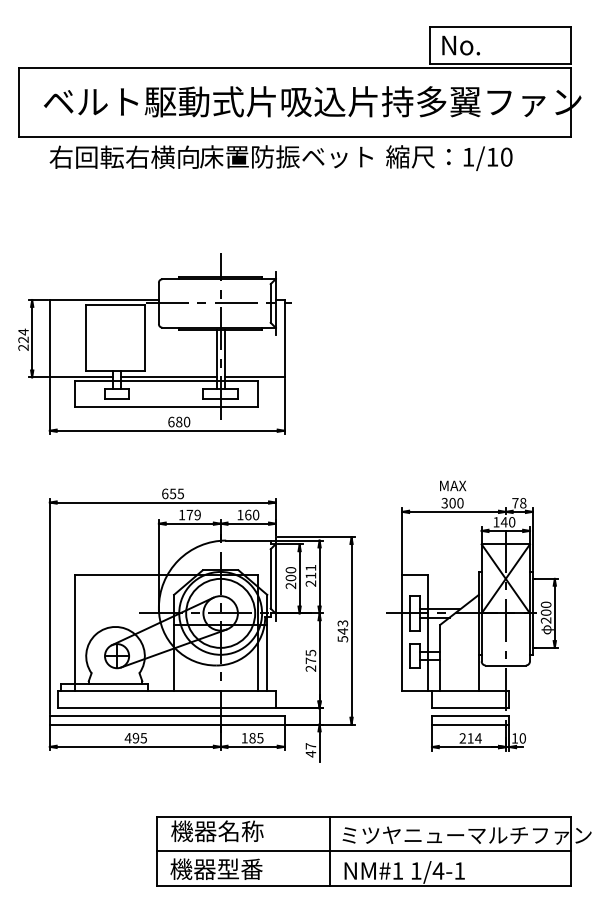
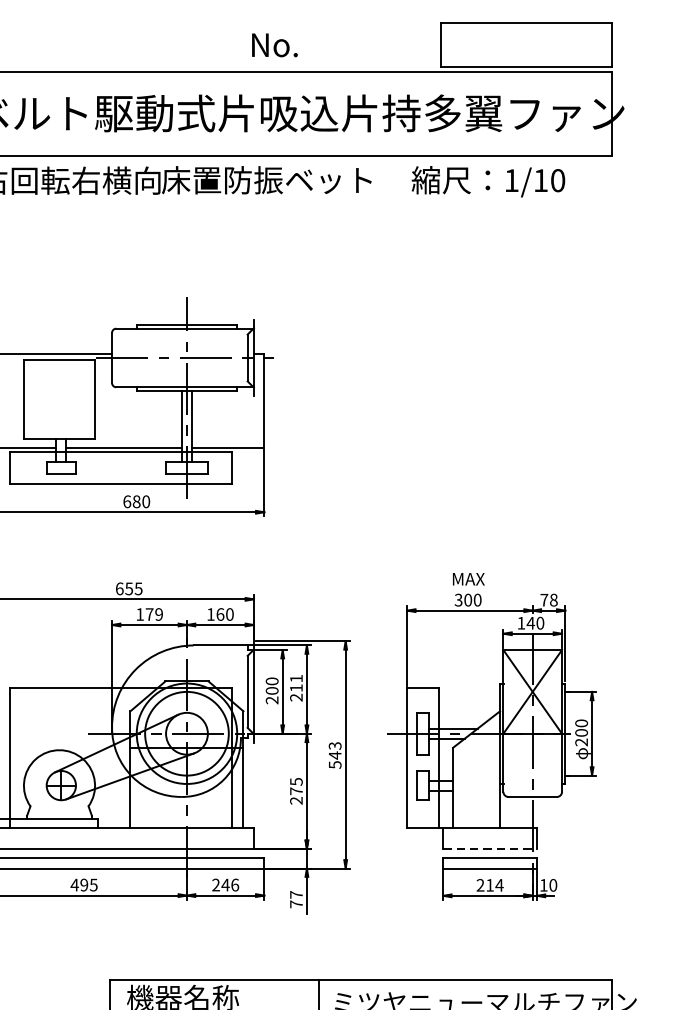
text: (460, 45) -> (274, 45), moved
text: (449, 157) -> (488, 180), moved
line: (470, 708) -> (489, 849), solid -> dashed
text: (252, 737) -> (225, 884), 185 -> 246
text: (310, 753) -> (295, 903), 47 -> 77

